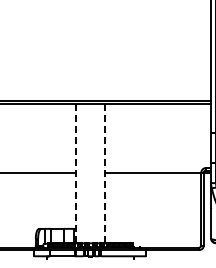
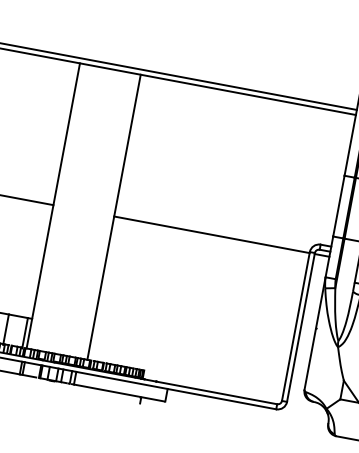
line: (75, 173) -> (53, 205), dashed -> solid
line: (105, 173) -> (114, 217), dashed -> solid

